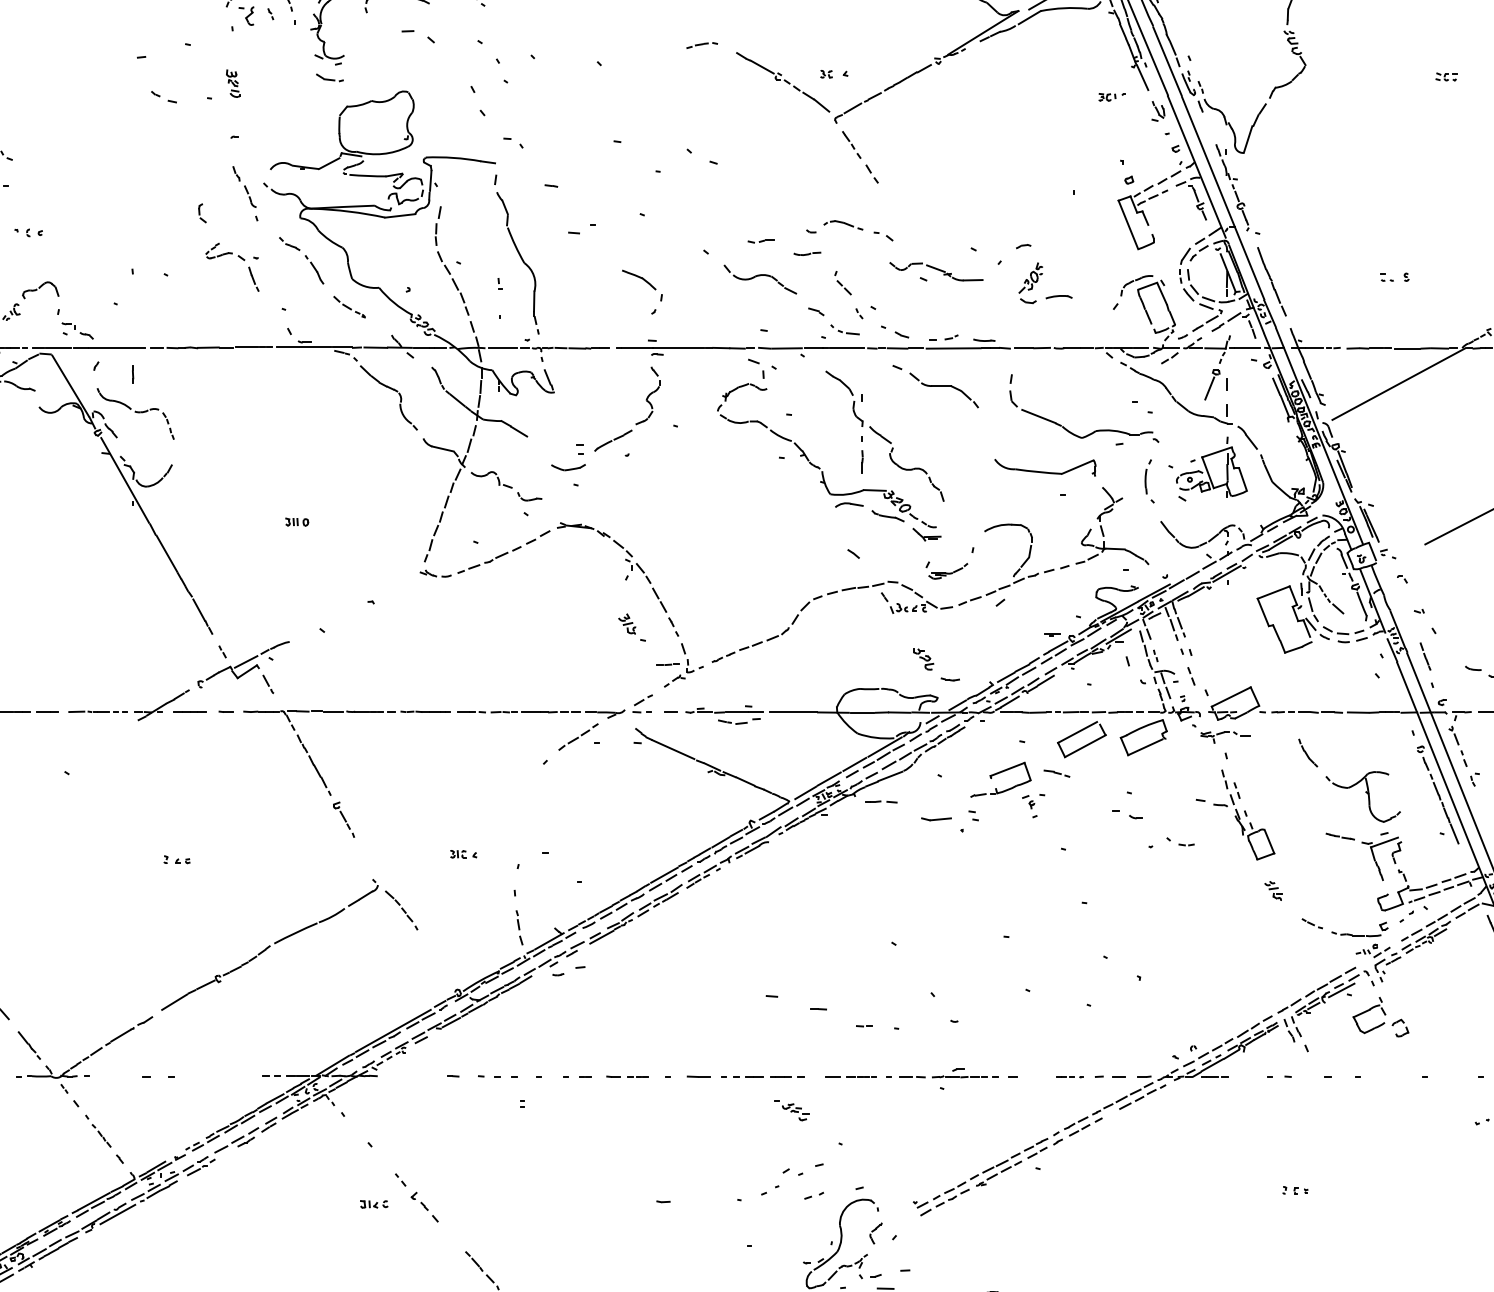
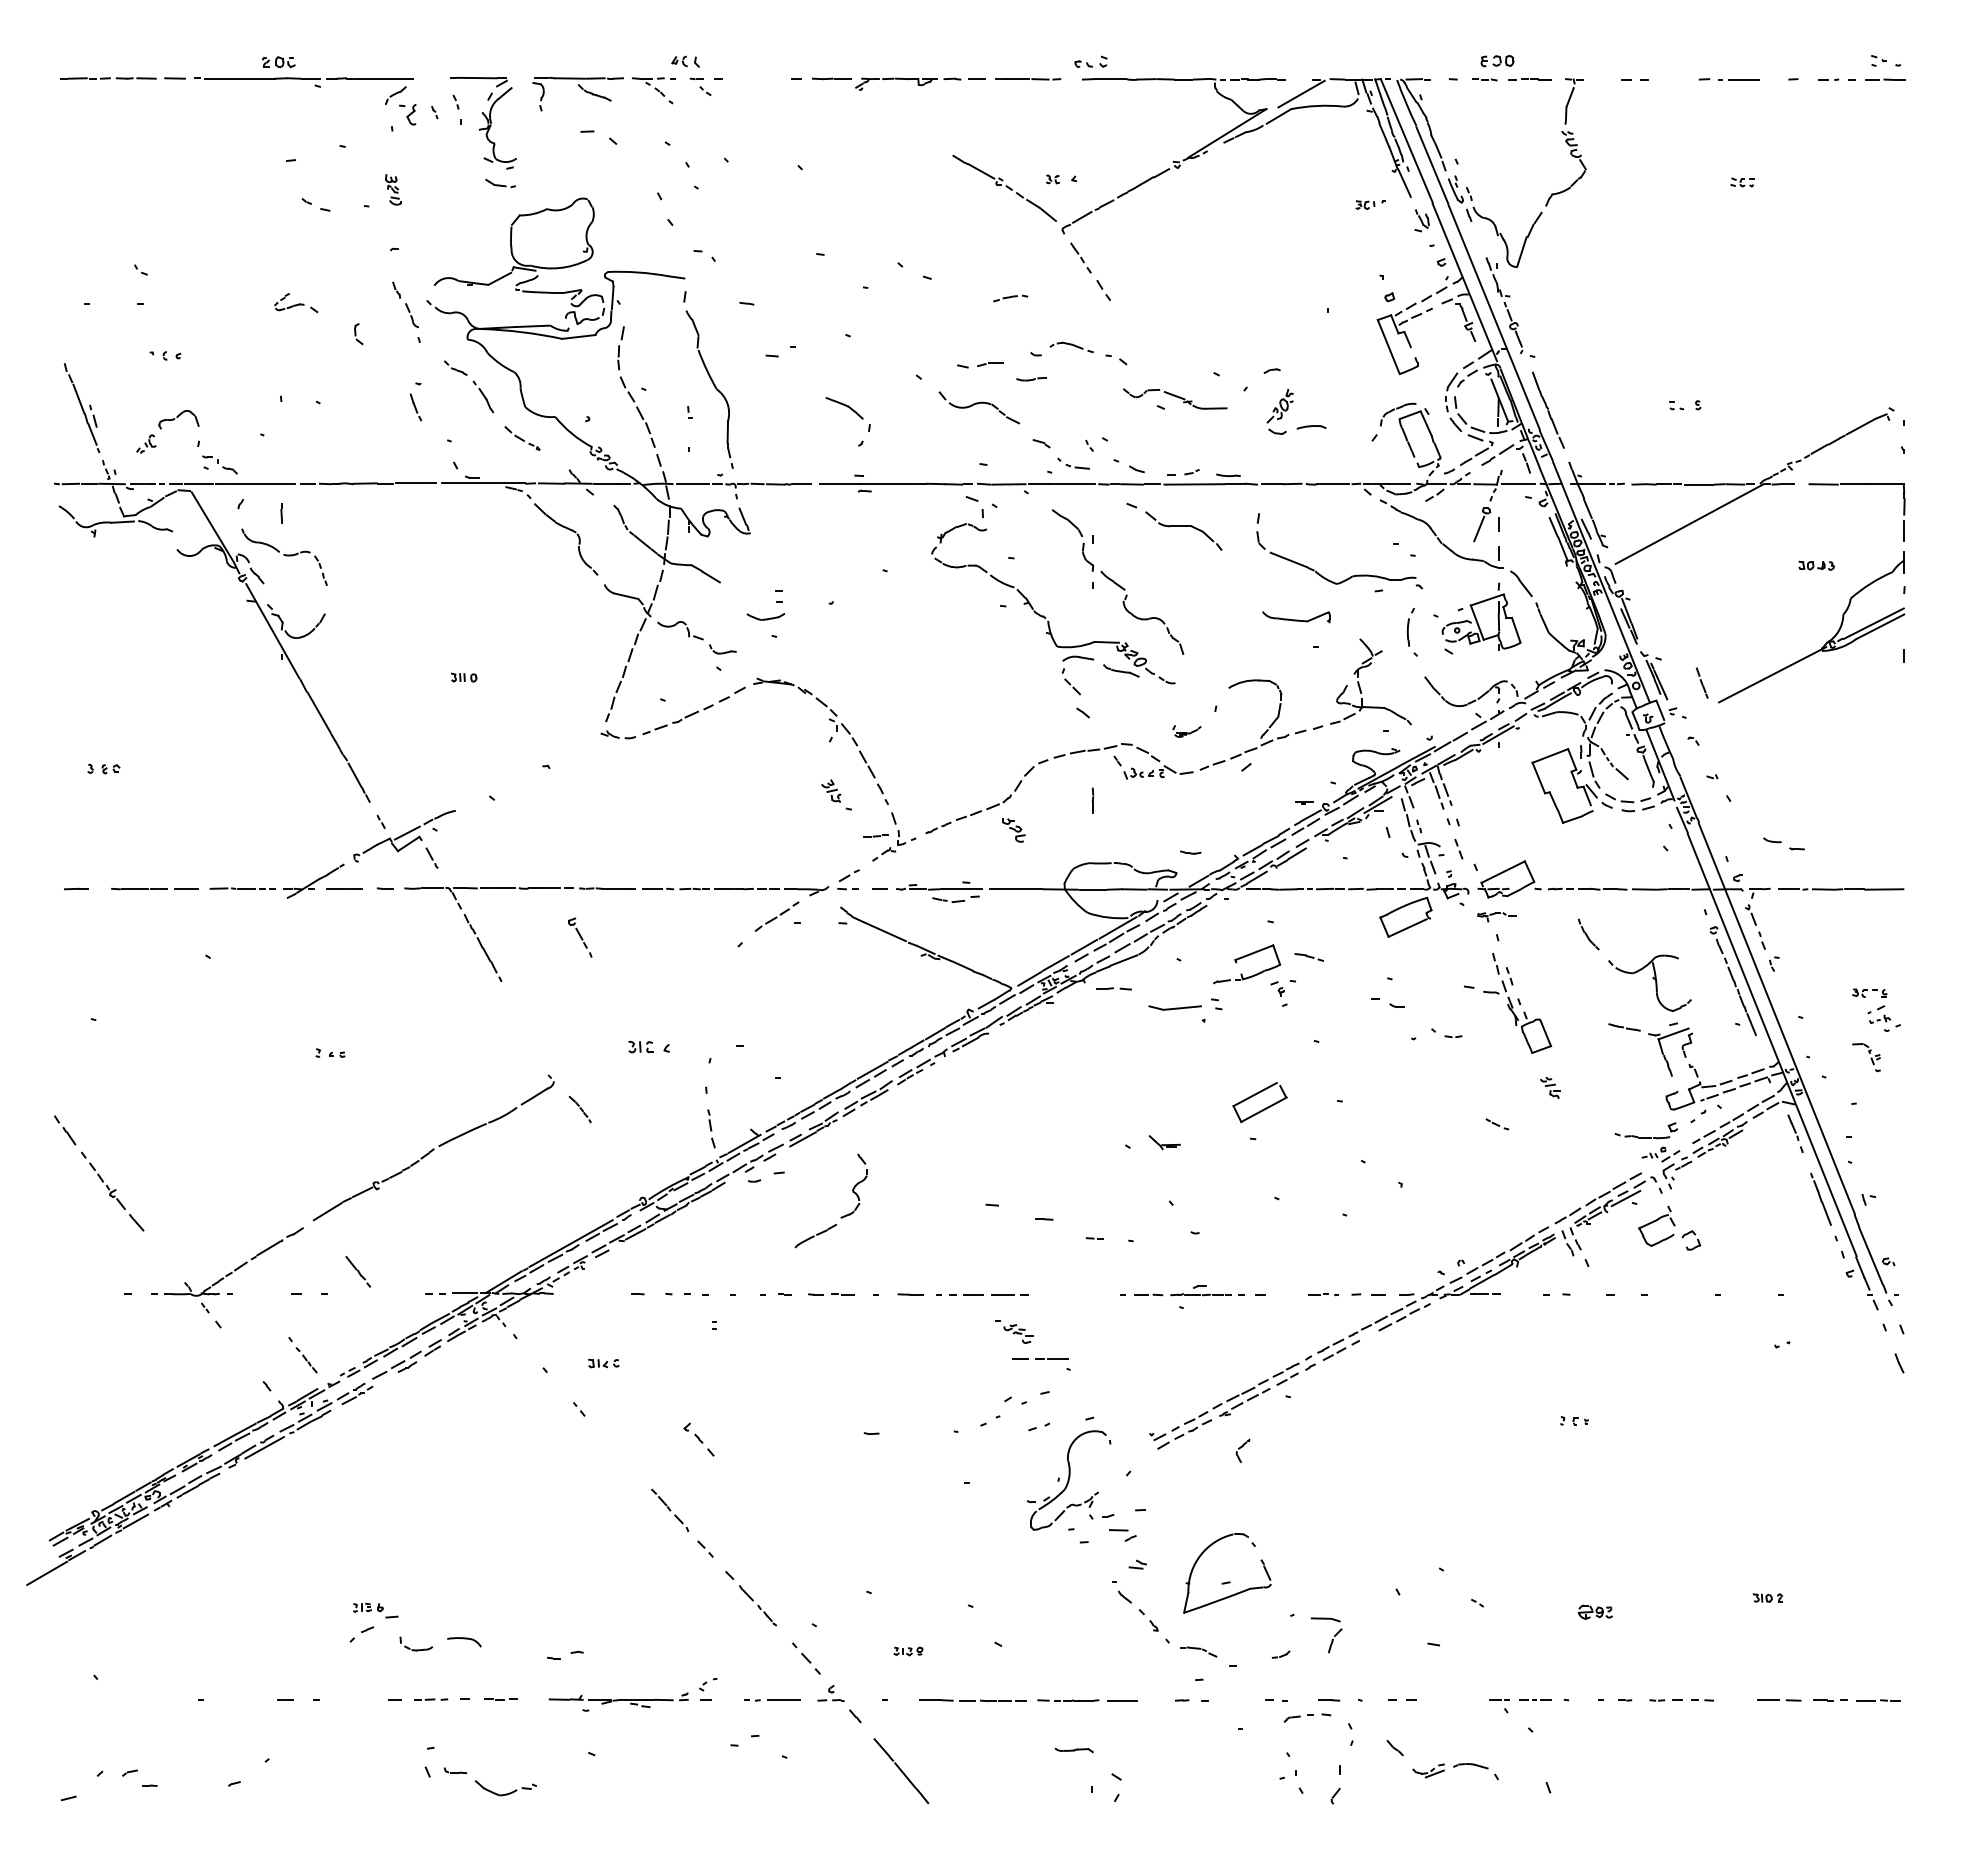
part: (702, 45) -> (1010, 298), moved
part: (760, 241) -> (979, 365), size x1.6
part: (225, 252) -> (296, 303), moved
part: (842, 282) -> (1070, 681), moved
part: (636, 423) -> (841, 1216), moved
part: (862, 461) -> (1092, 800), moved
part: (1045, 468) -> (1296, 617), size x0.6
part: (926, 534) -> (1164, 1142), moved
part: (946, 570) -> (1186, 731), size x0.6
line: (1424, 655) -> (1701, 682), moved
part: (923, 659) -> (1013, 830), moved
part: (1225, 737) -> (1496, 917), size x0.7
part: (1084, 745) -> (1262, 1109), moved
part: (344, 819) -> (580, 937), moved
part: (936, 819) -> (1175, 1008), size x1.6
part: (463, 853) -> (649, 1046), size x1.4
part: (400, 910) -> (579, 1109), size x0.6
part: (1312, 923) -> (1497, 1124), moved
line: (29, 1045) -> (358, 1271), moved
line: (851, 1076) -> (1040, 1358), moved
part: (97, 1131) -> (302, 1355), moved
part: (373, 1204) -> (603, 1363), moved
part: (424, 1207) -> (698, 1439), moved
part: (875, 1233) -> (1242, 1450), moved

